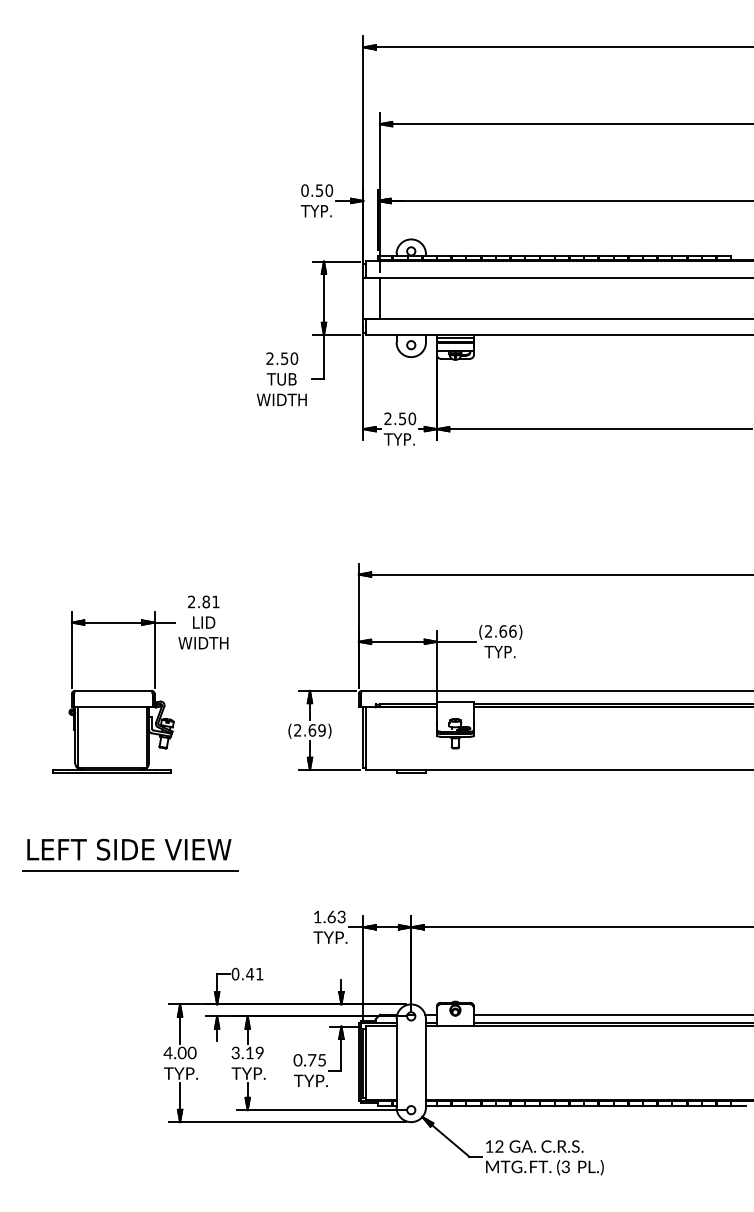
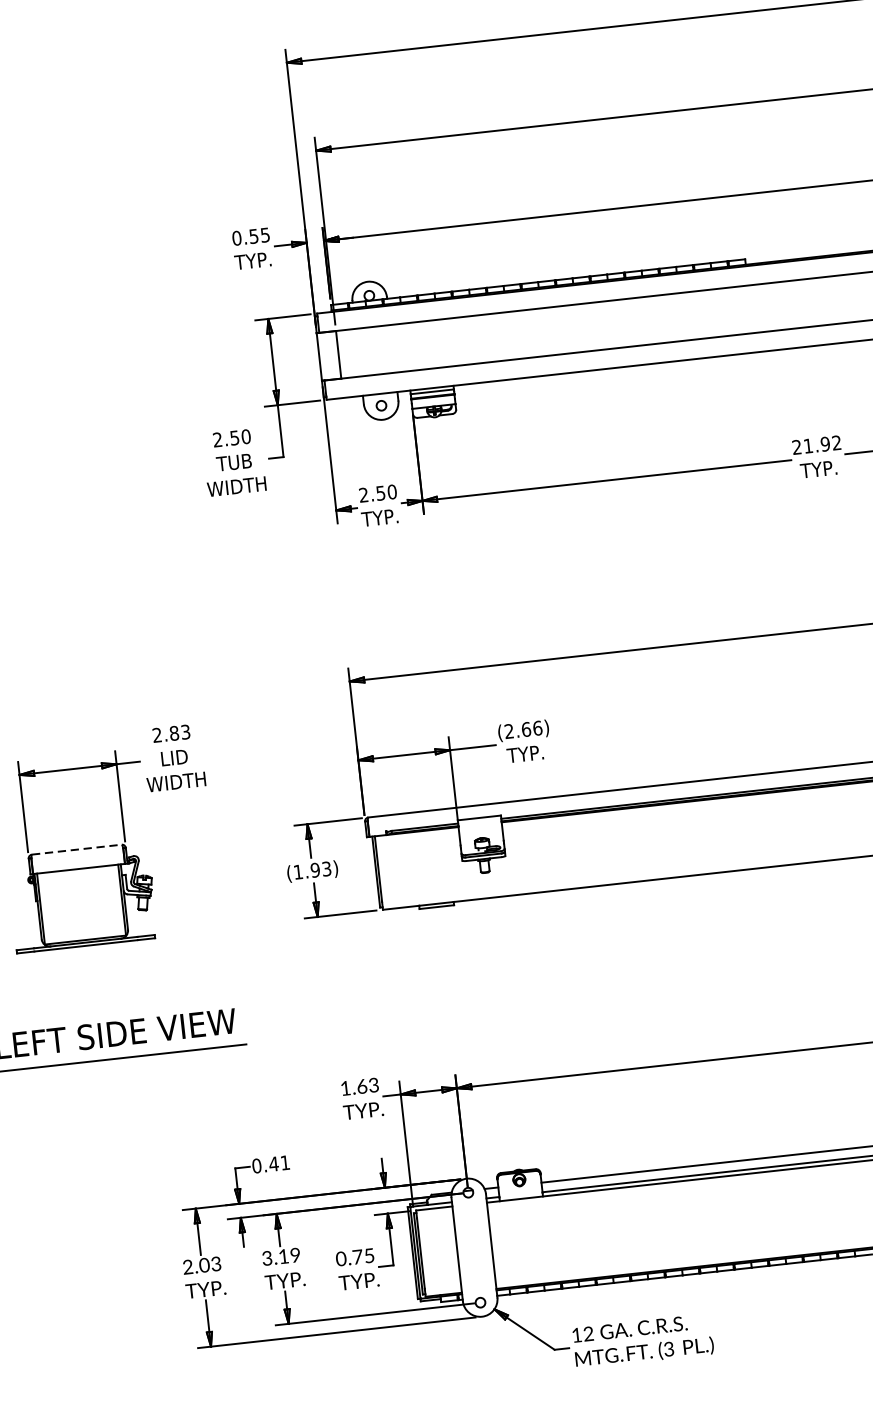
text: (329, 190) -> (265, 234), 0.50 -> 0.55
text: (215, 601) -> (185, 731), 2.81 -> 2.83
line: (113, 690) -> (77, 849), solid -> dashed
text: (309, 730) -> (312, 870), (2.69) -> (1.93)
text: (179, 1052) -> (201, 1265), 4.00 -> 2.03

